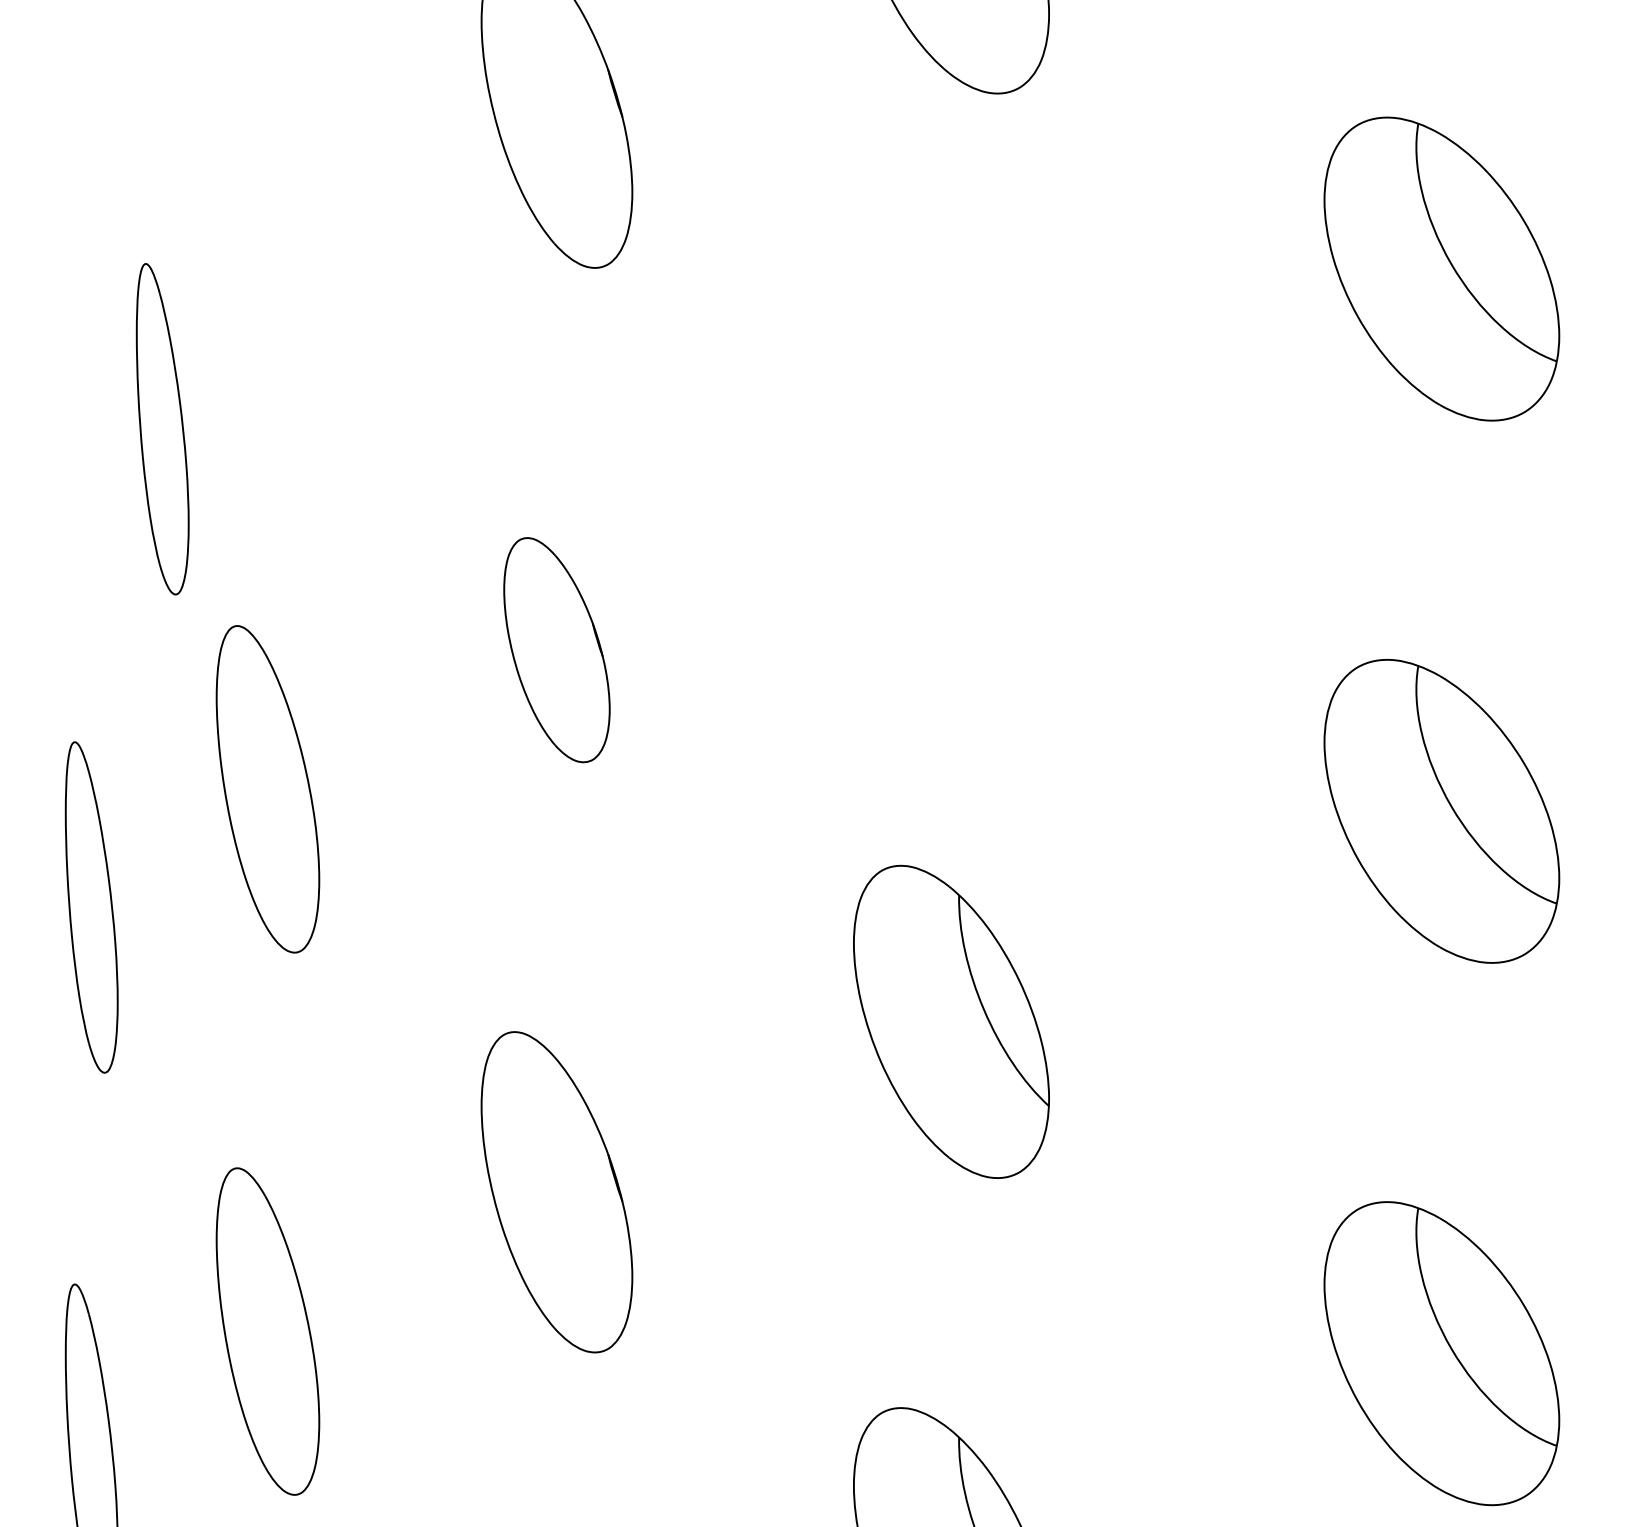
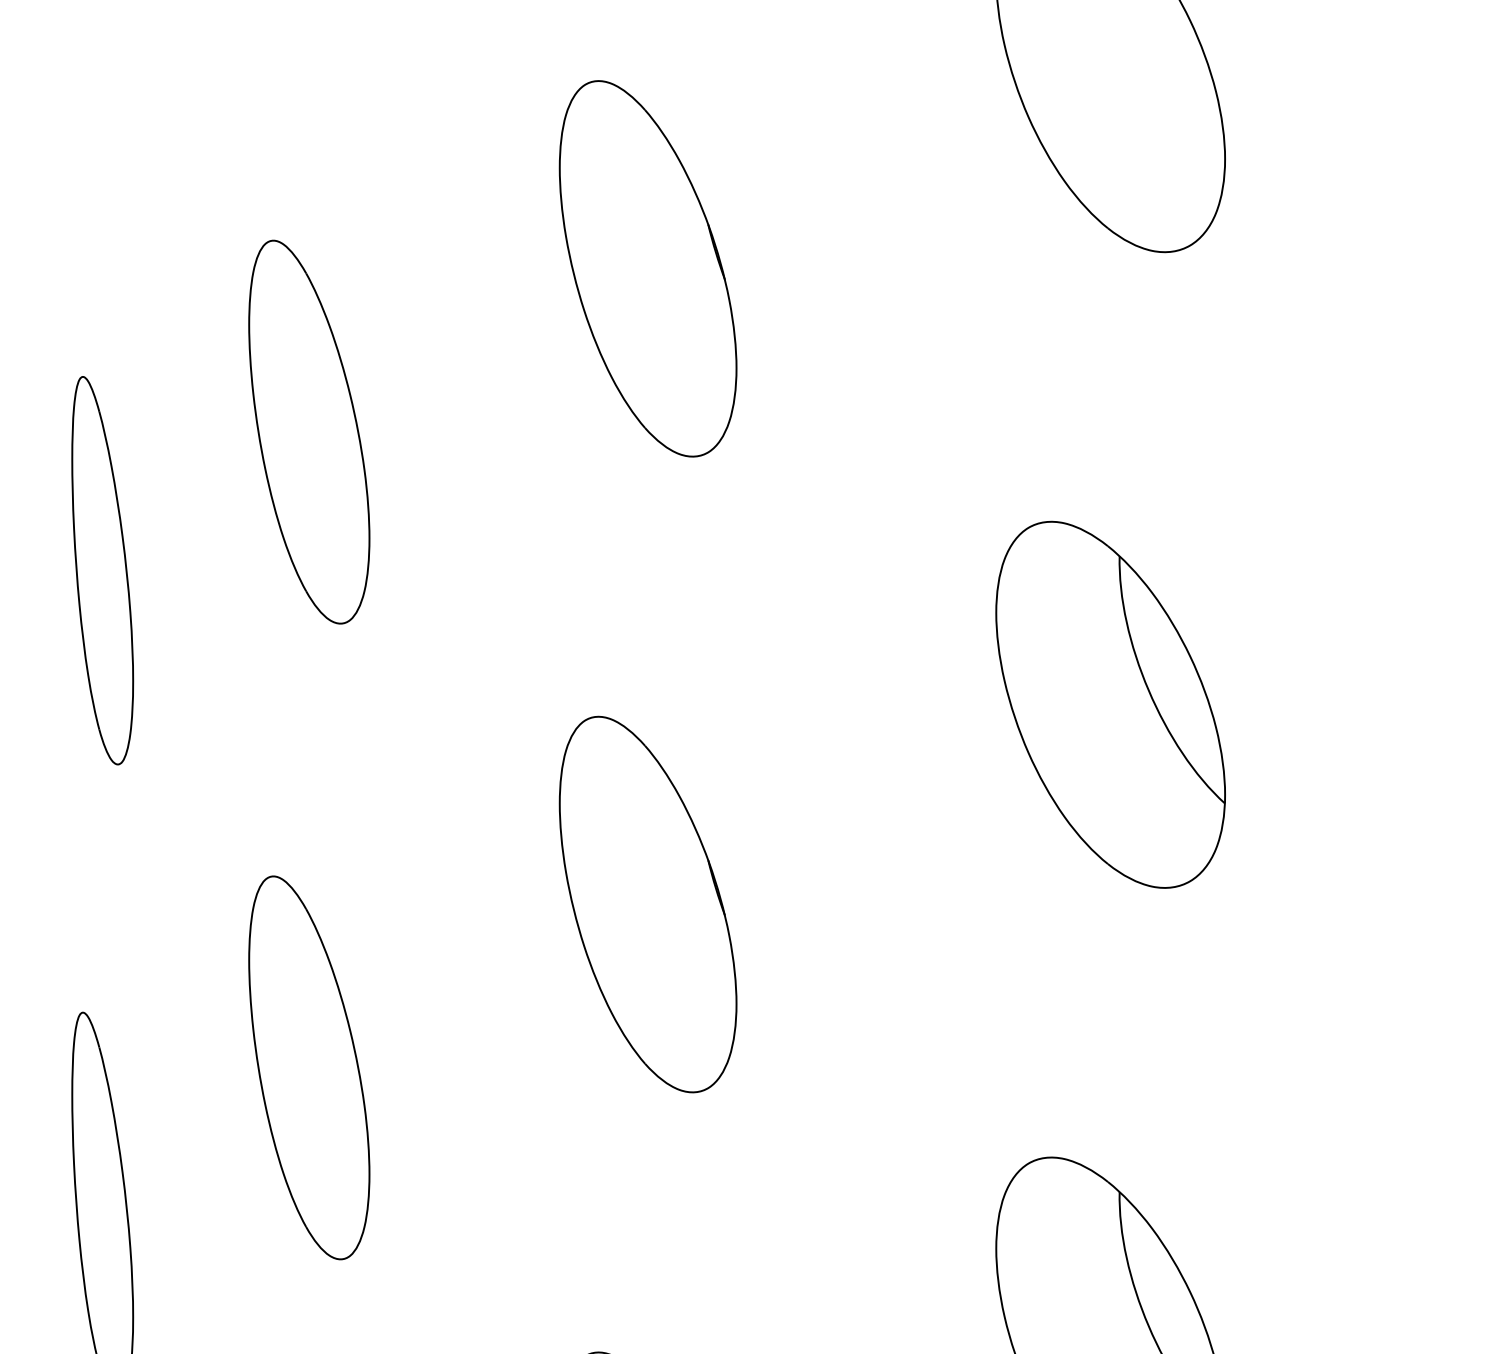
part: (267, 246) -> (308, 431), added
part: (162, 429) -> (102, 570), moved
part: (951, 479) -> (1110, 704), added
part: (556, 650) -> (647, 905), size x1.43

